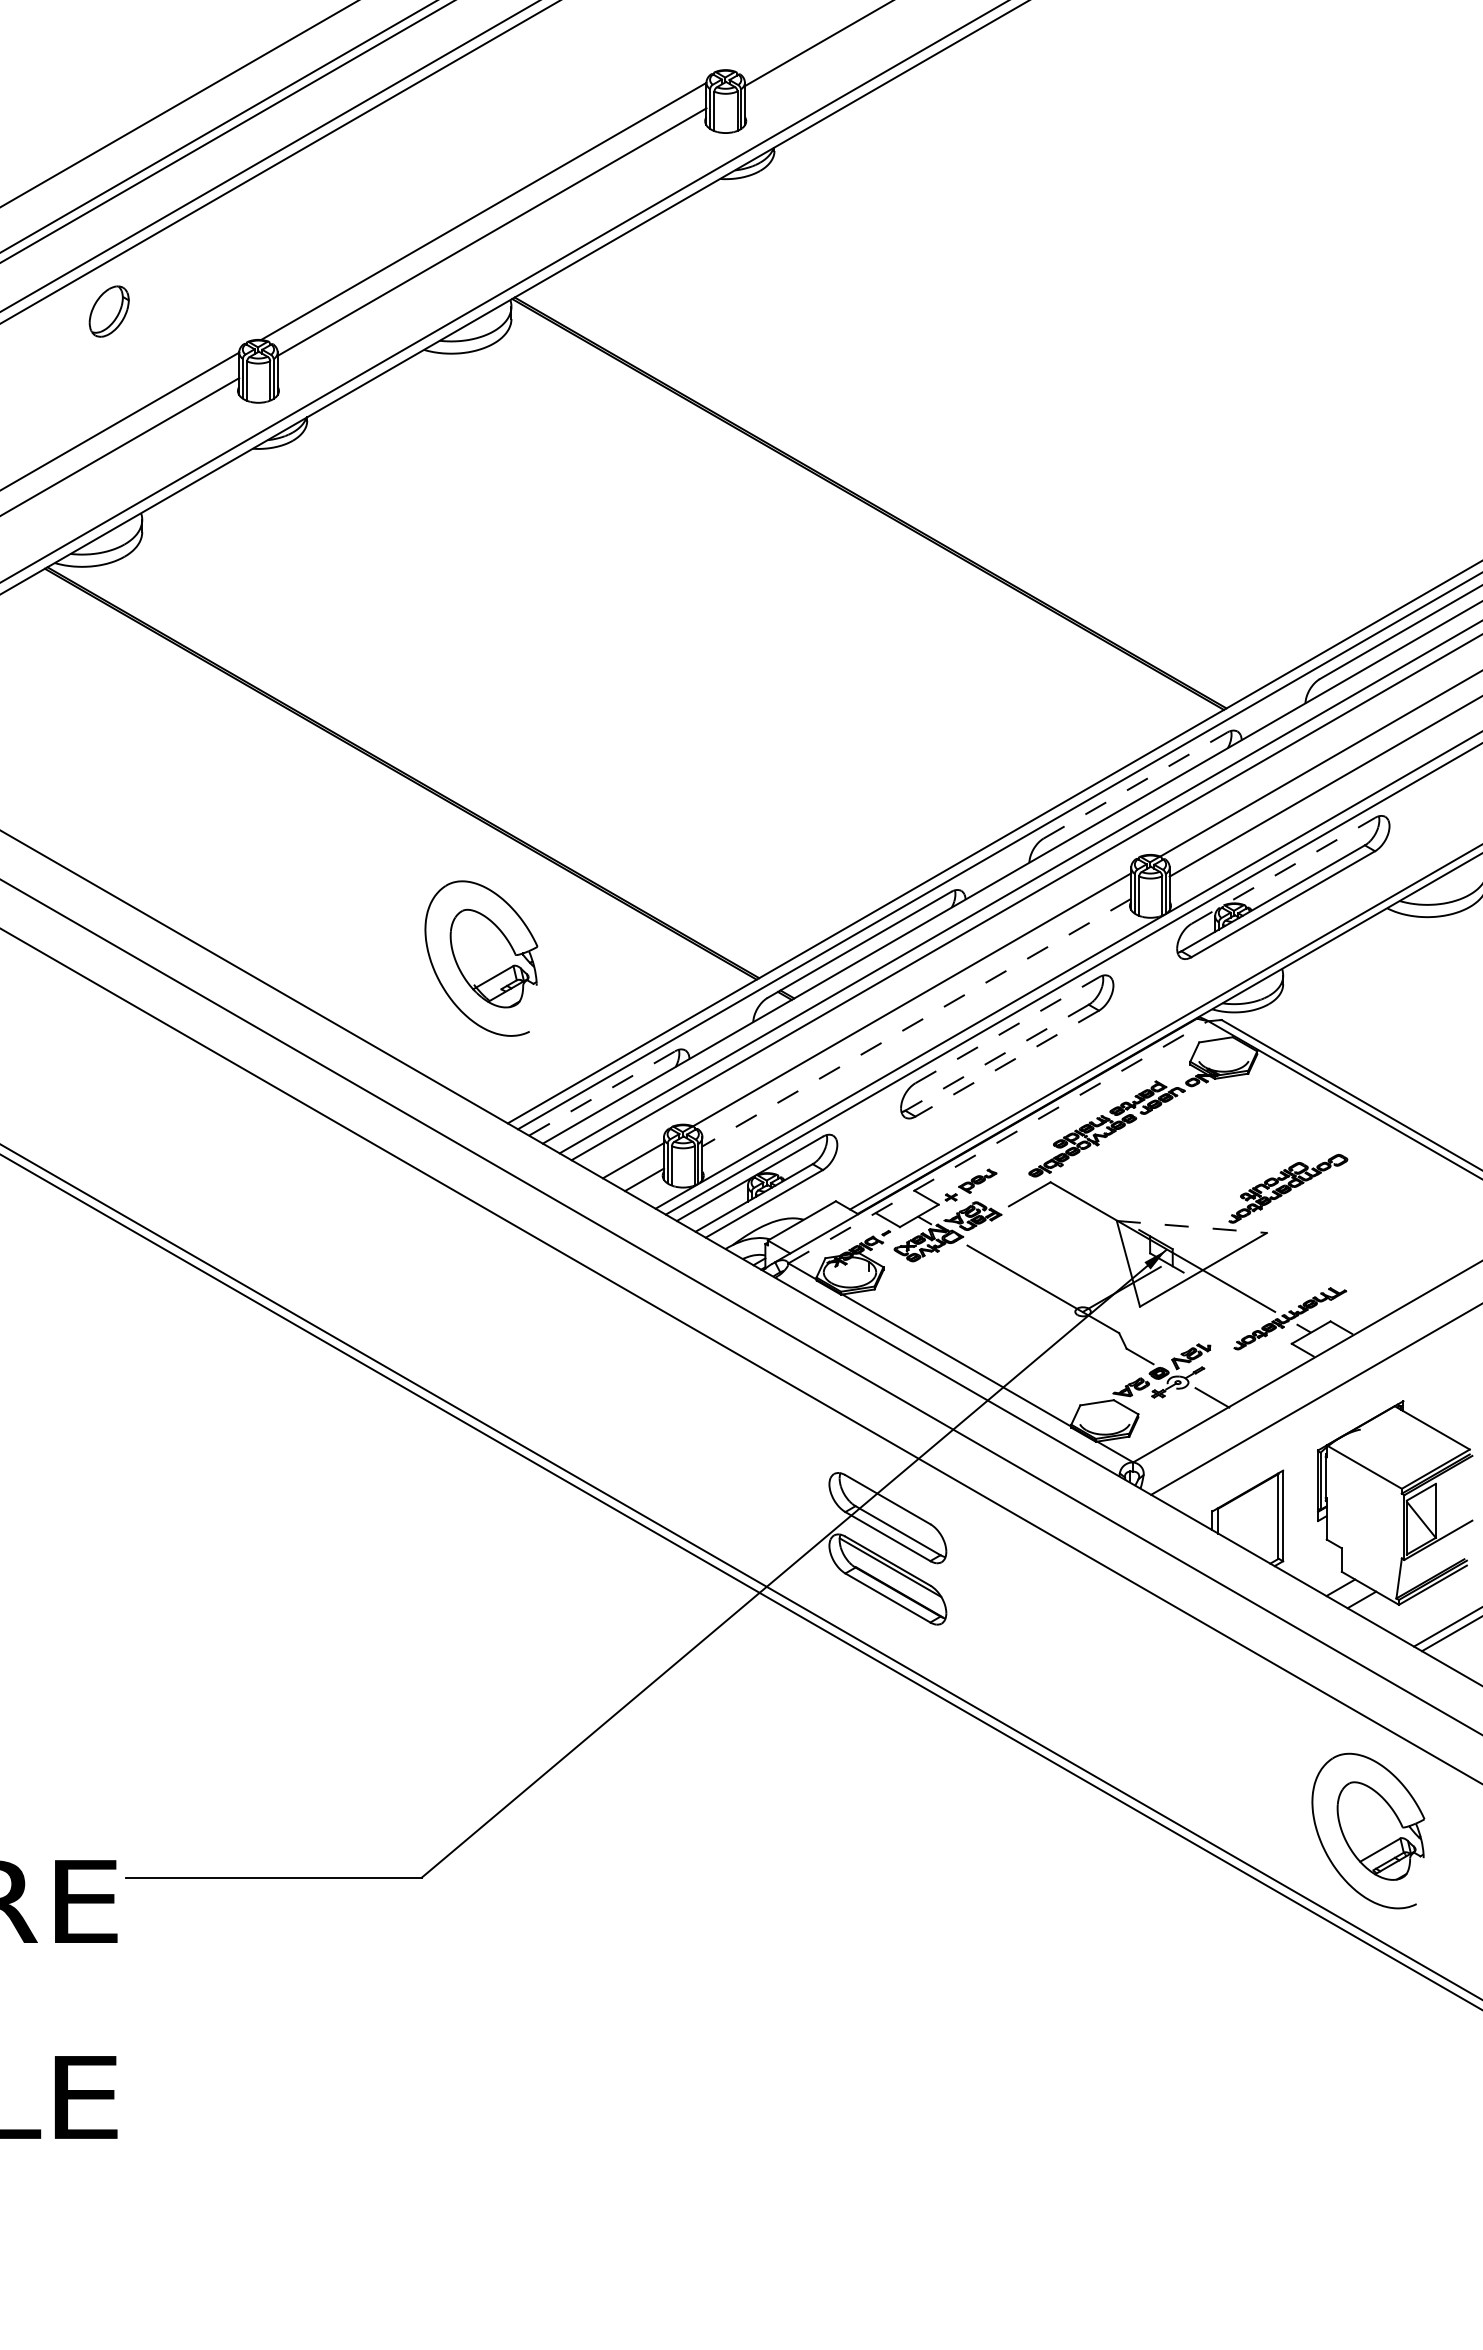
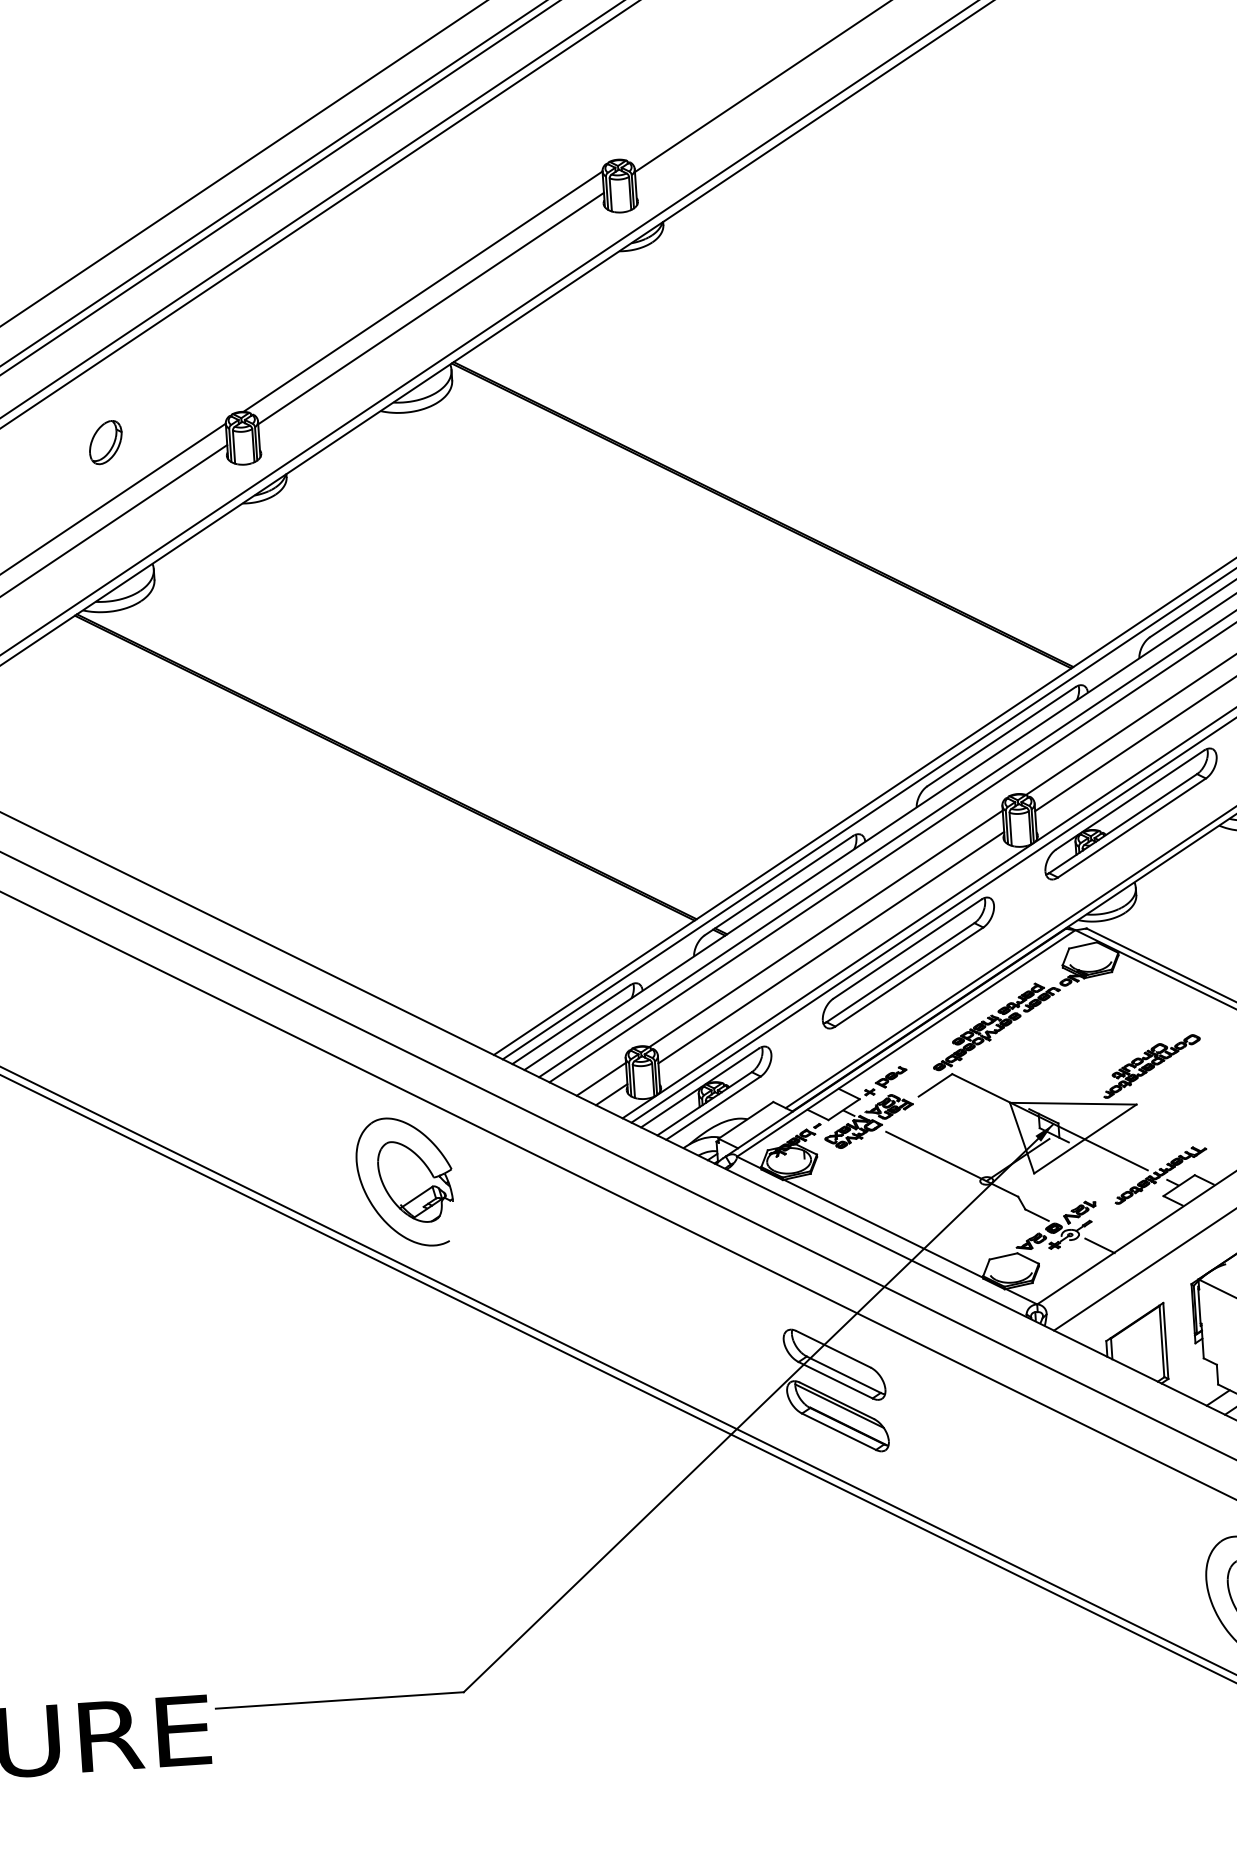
part: (108, 311) -> (105, 442), moved
line: (1135, 785) -> (1001, 736), dashed -> solid
line: (1283, 870) -> (1130, 799), dashed -> solid
part: (481, 958) -> (405, 1182), moved
line: (916, 1022) -> (830, 947), dashed -> solid
line: (1007, 1030) -> (907, 949), dashed -> solid
line: (997, 1057) -> (900, 972), dashed -> solid
line: (1007, 1063) -> (909, 976), dashed -> solid
line: (602, 1093) -> (571, 1024), dashed -> solid
line: (998, 1141) -> (906, 1042), dashed -> solid
line: (1192, 1227) -> (1073, 1104), dashed -> solid

